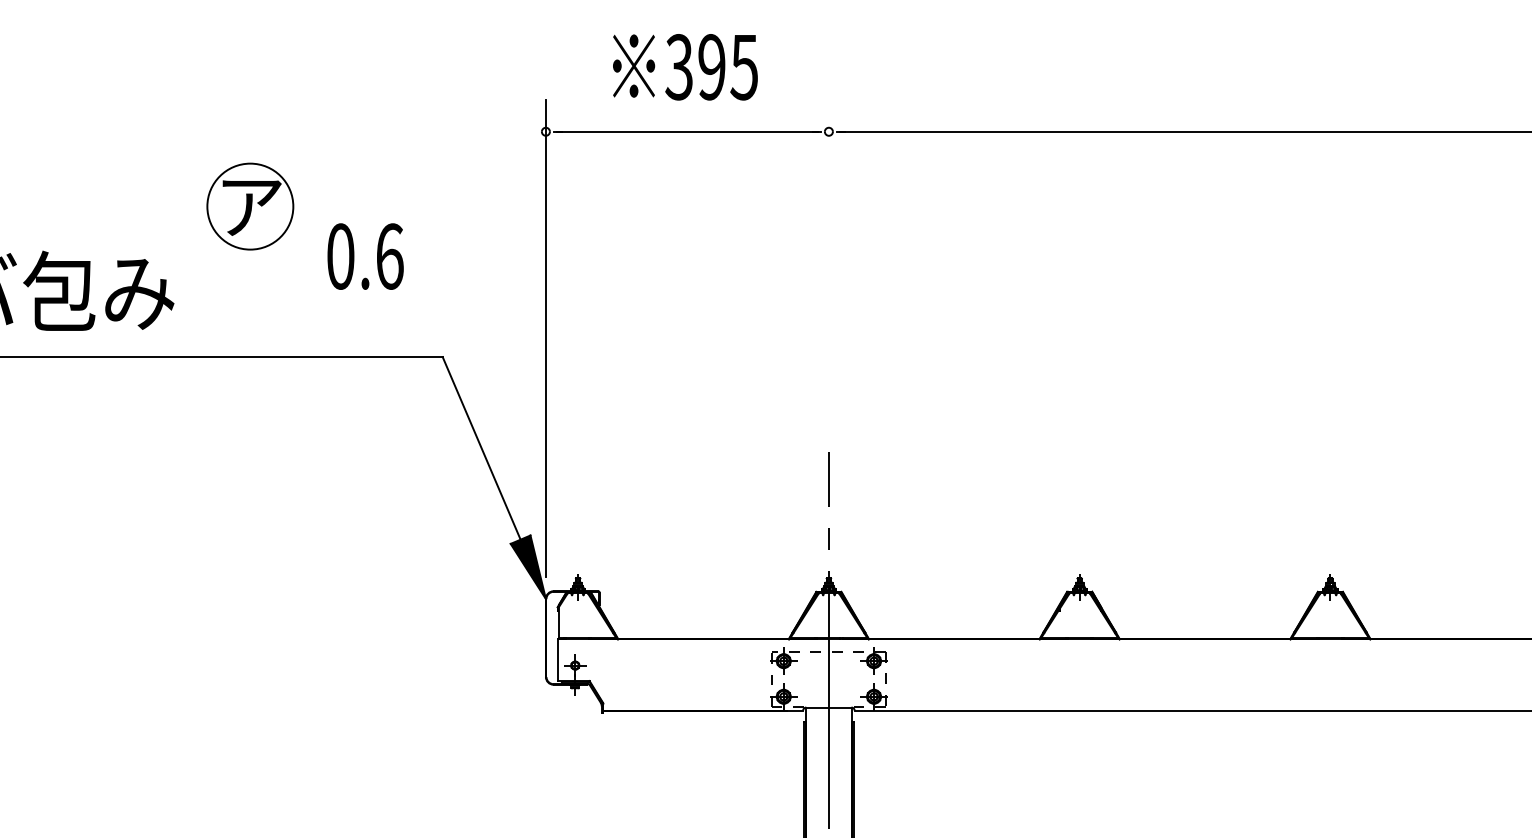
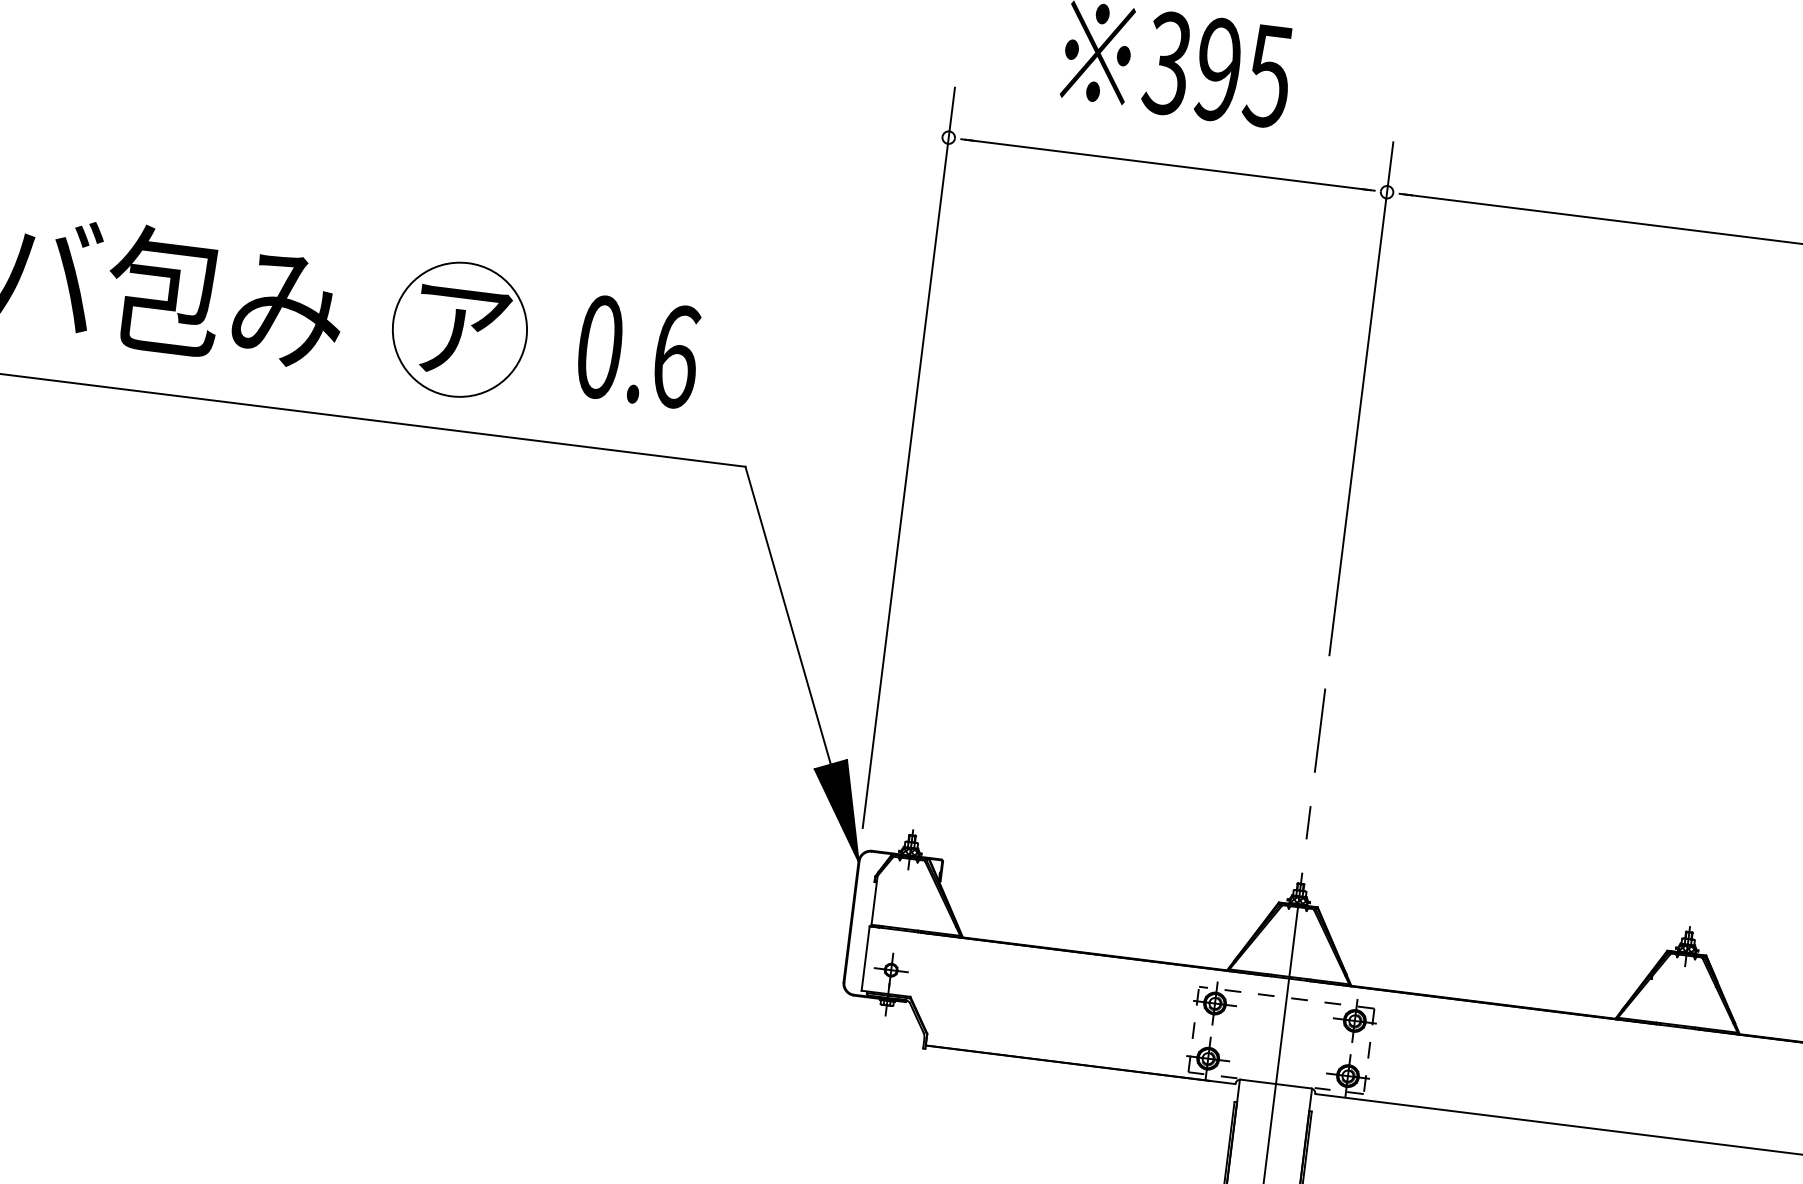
part: (250, 206) -> (460, 329), moved
text: (365, 256) -> (638, 351), moved
line: (828, 264) -> (1360, 397), added

